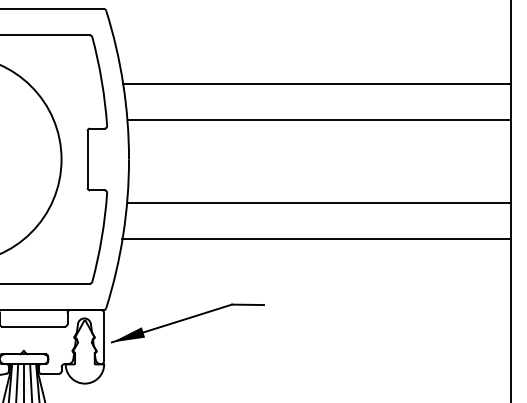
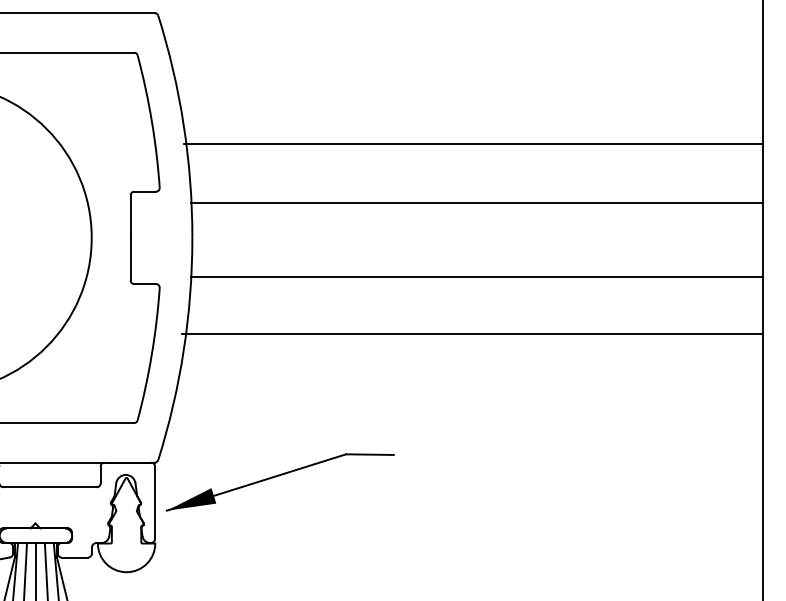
line: (317, 83) -> (473, 143), moved
line: (319, 120) -> (476, 203), moved
line: (319, 202) -> (476, 276), moved
line: (316, 239) -> (472, 334), moved

